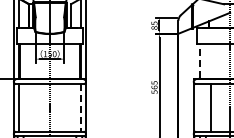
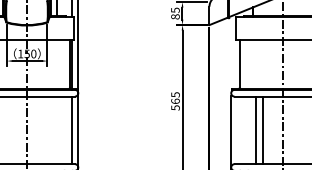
line: (200, 60) -> (240, 63), dashed -> solid
line: (81, 107) -> (71, 129), dashed -> solid
line: (216, 107) -> (263, 129), added

